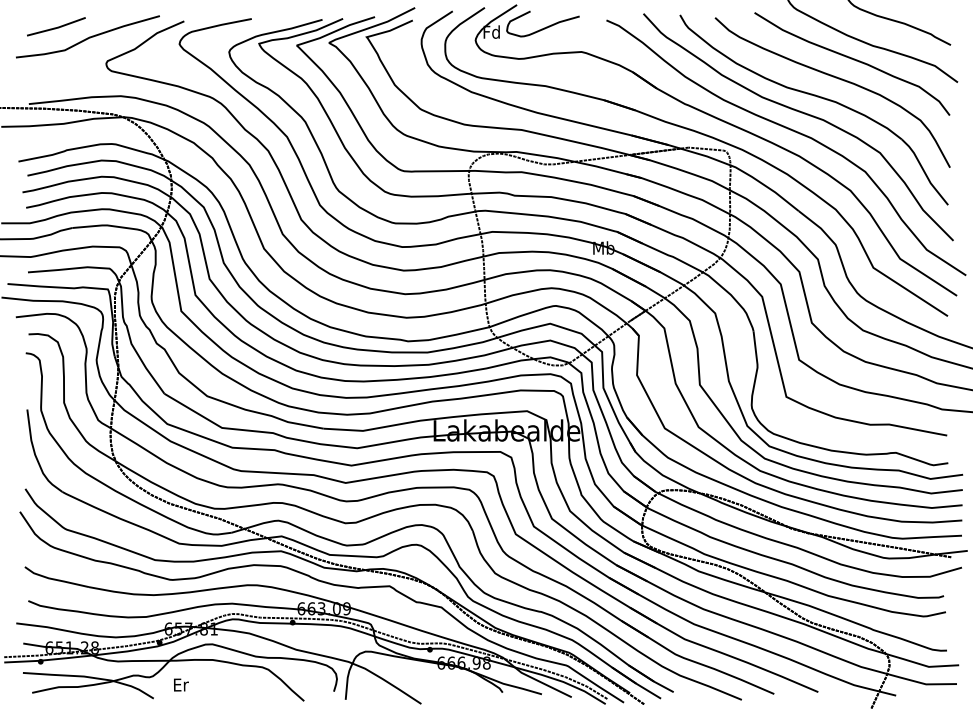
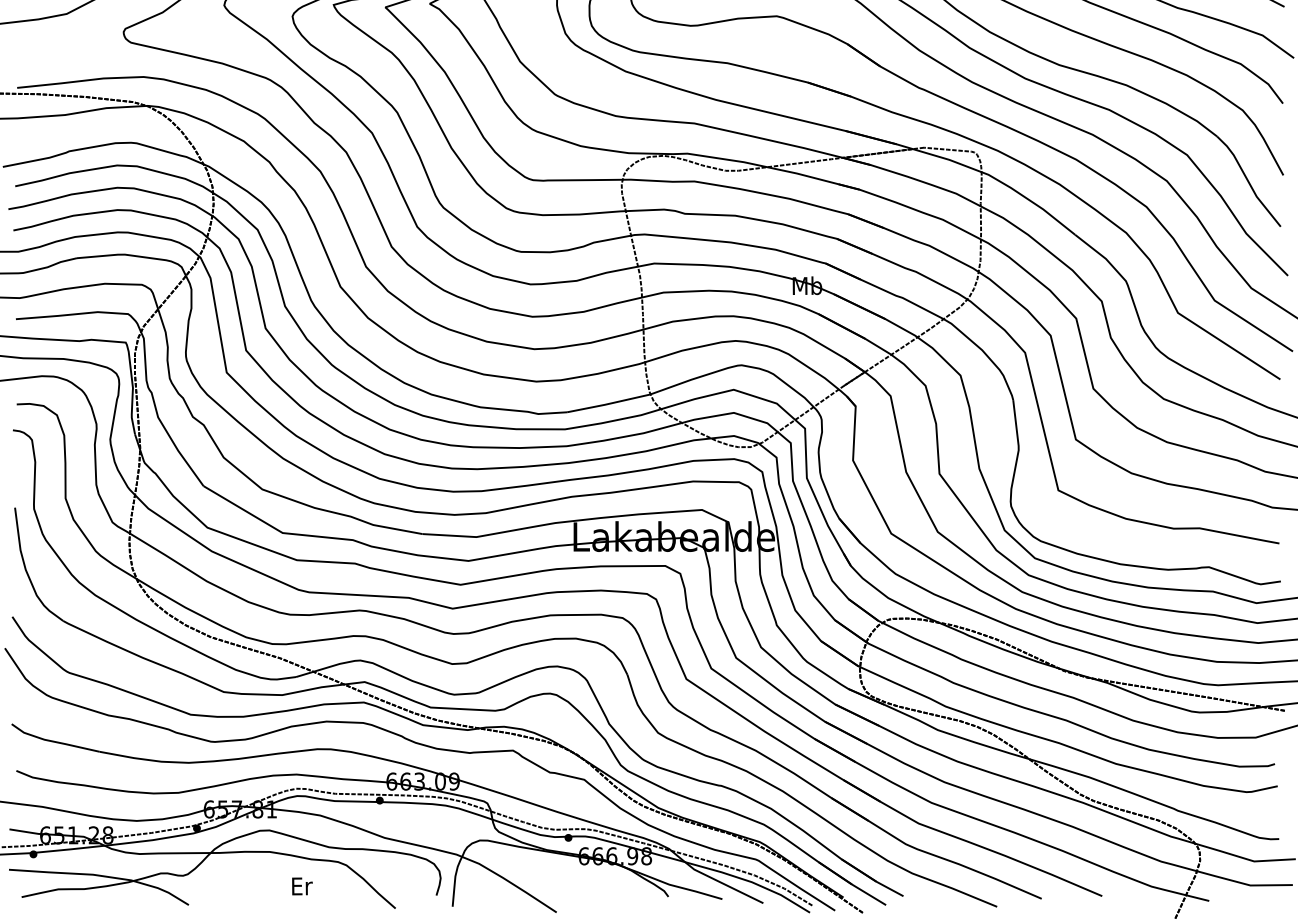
text: (181, 684) -> (302, 885), moved

